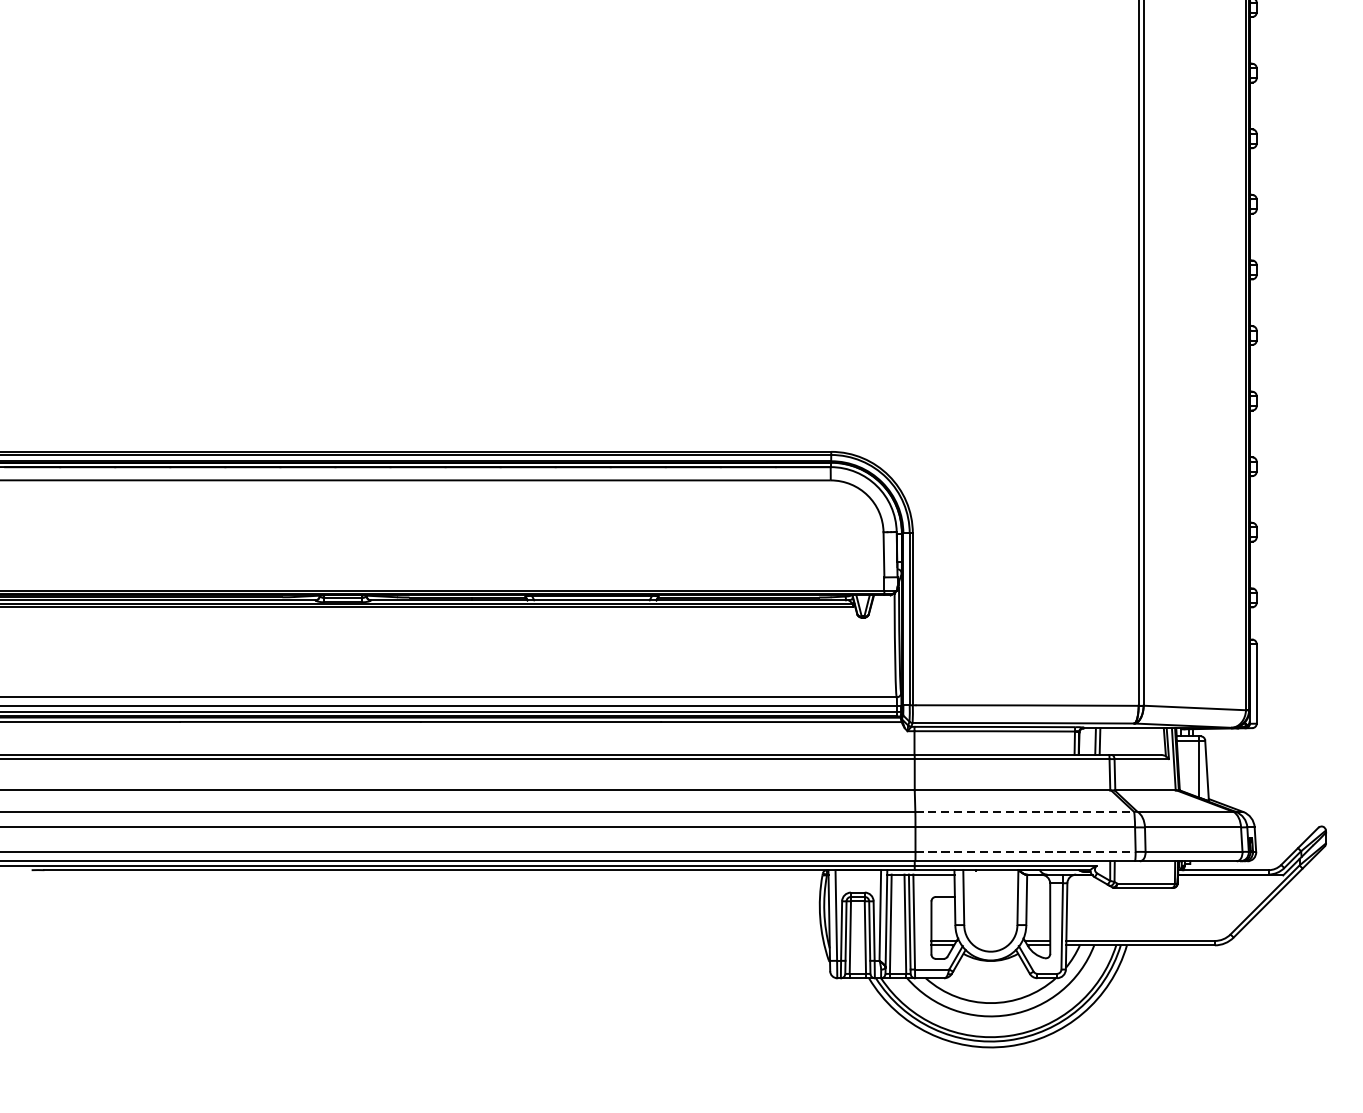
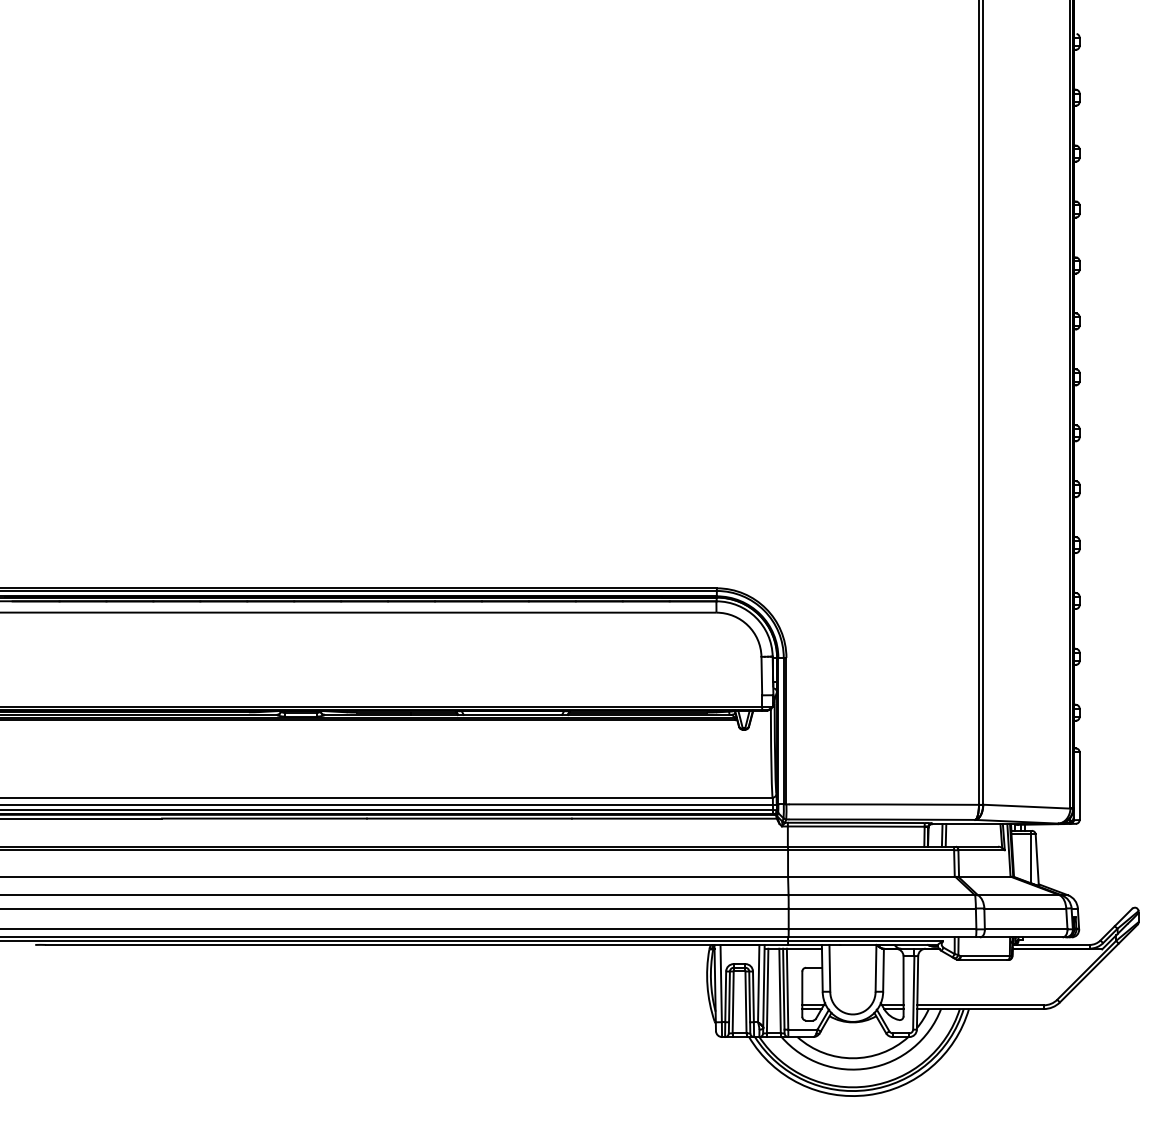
line: (1025, 812) -> (882, 895), dashed -> solid
line: (1025, 852) -> (882, 929), dashed -> solid

